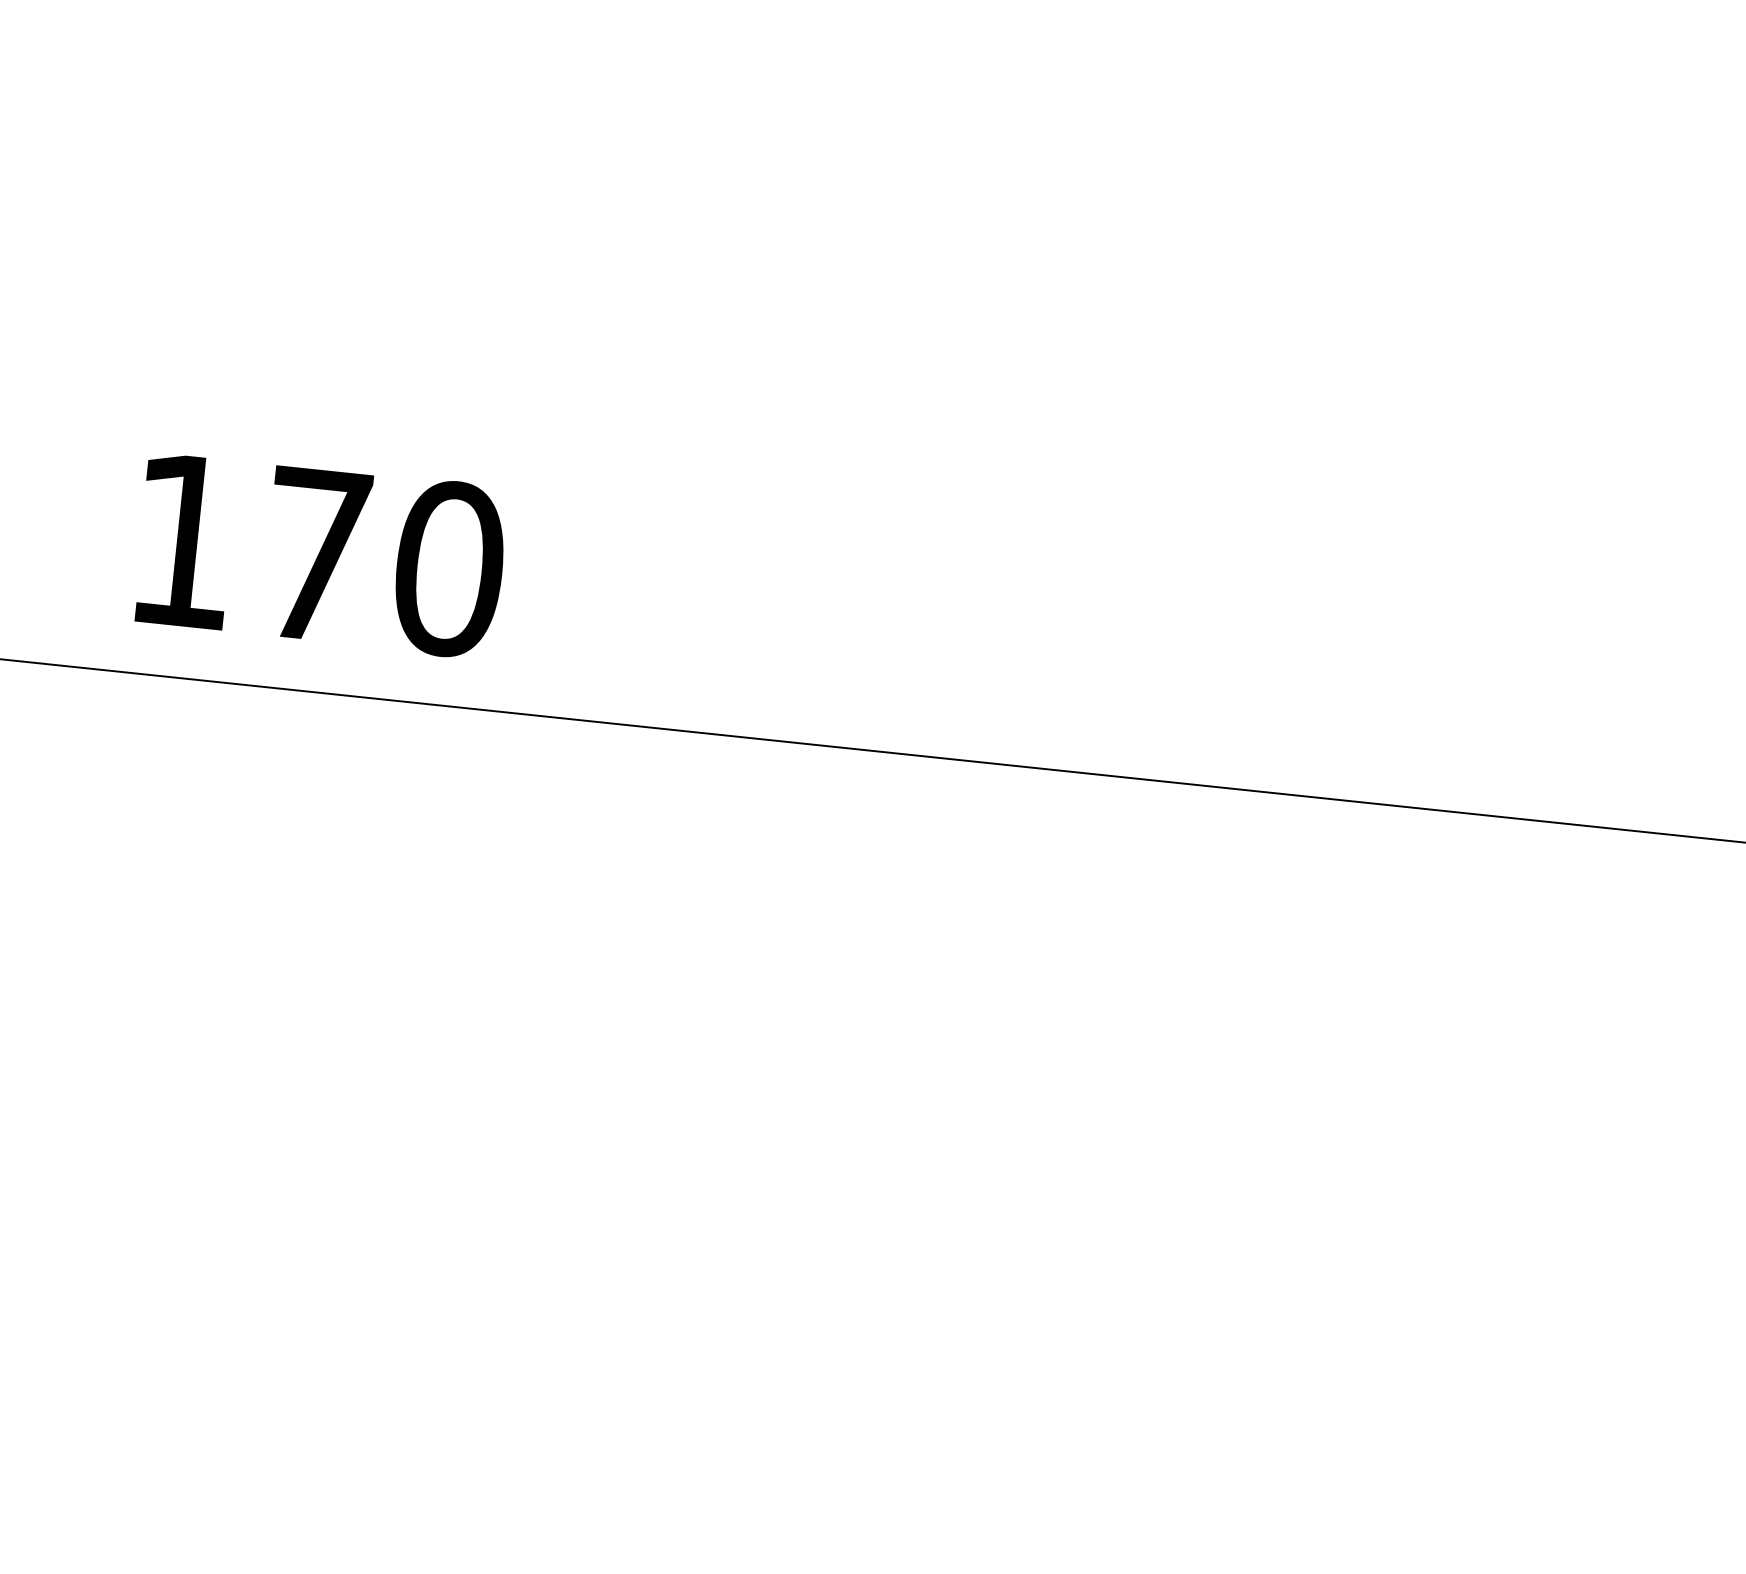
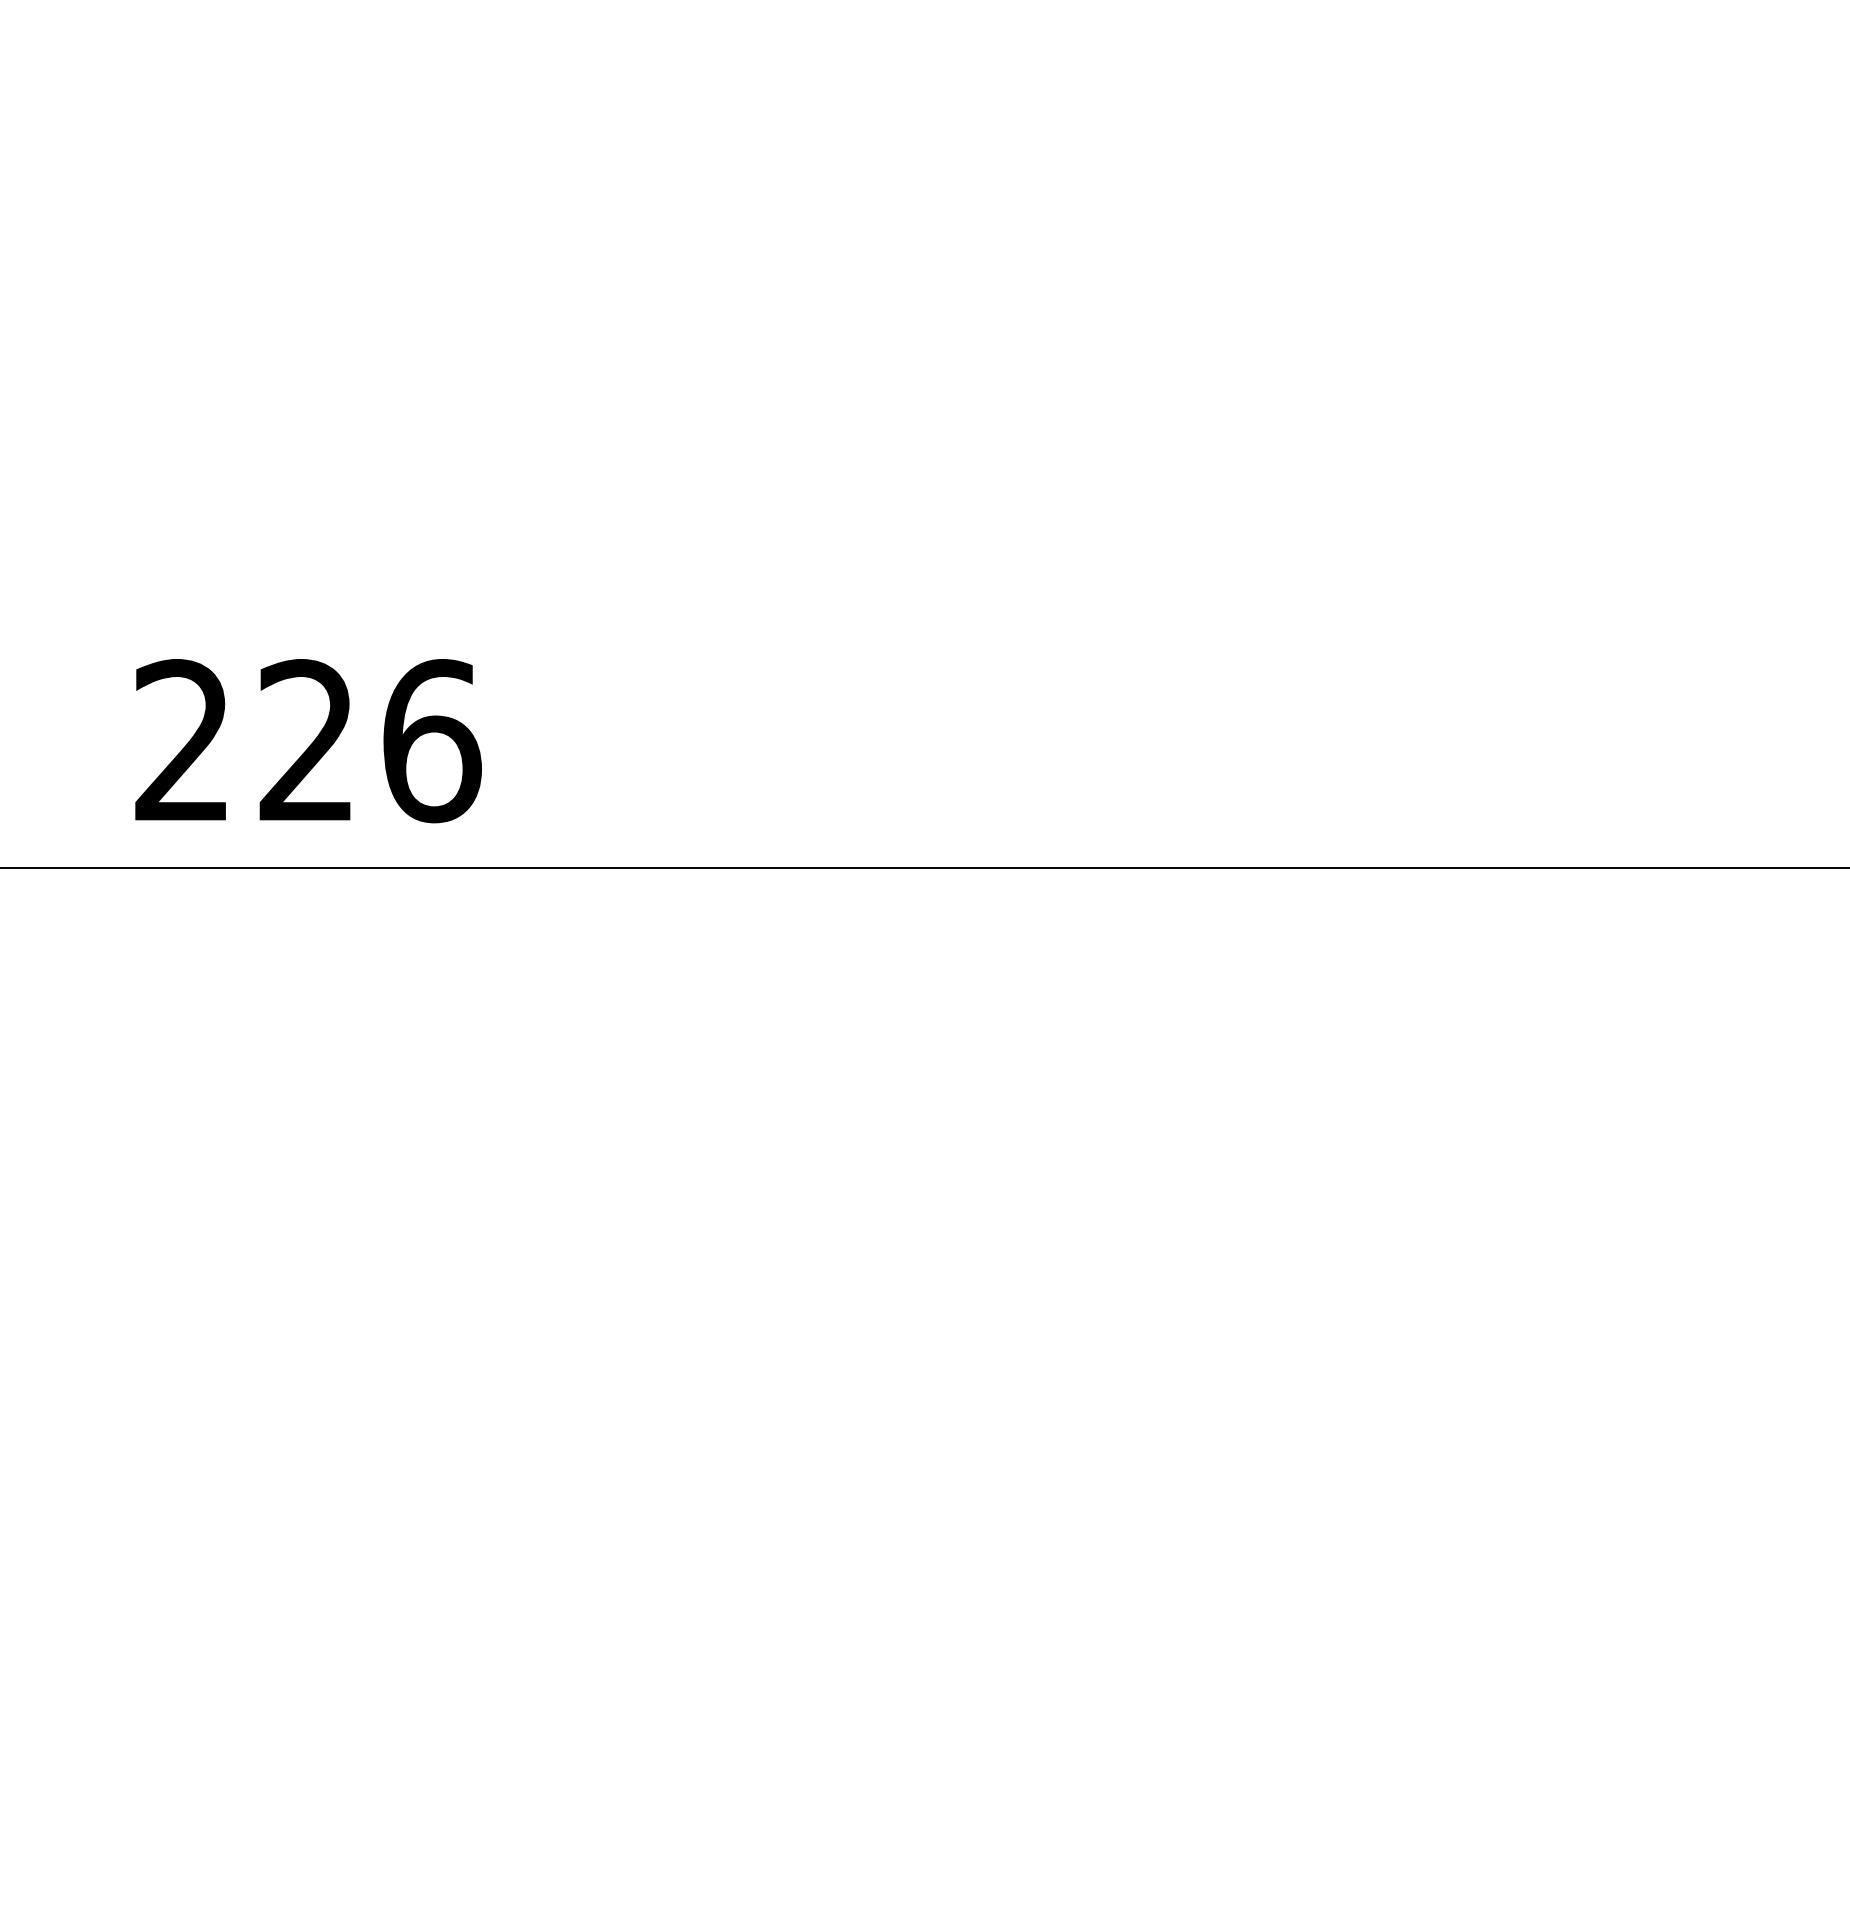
text: (317, 555) -> (308, 741), 170 -> 226

